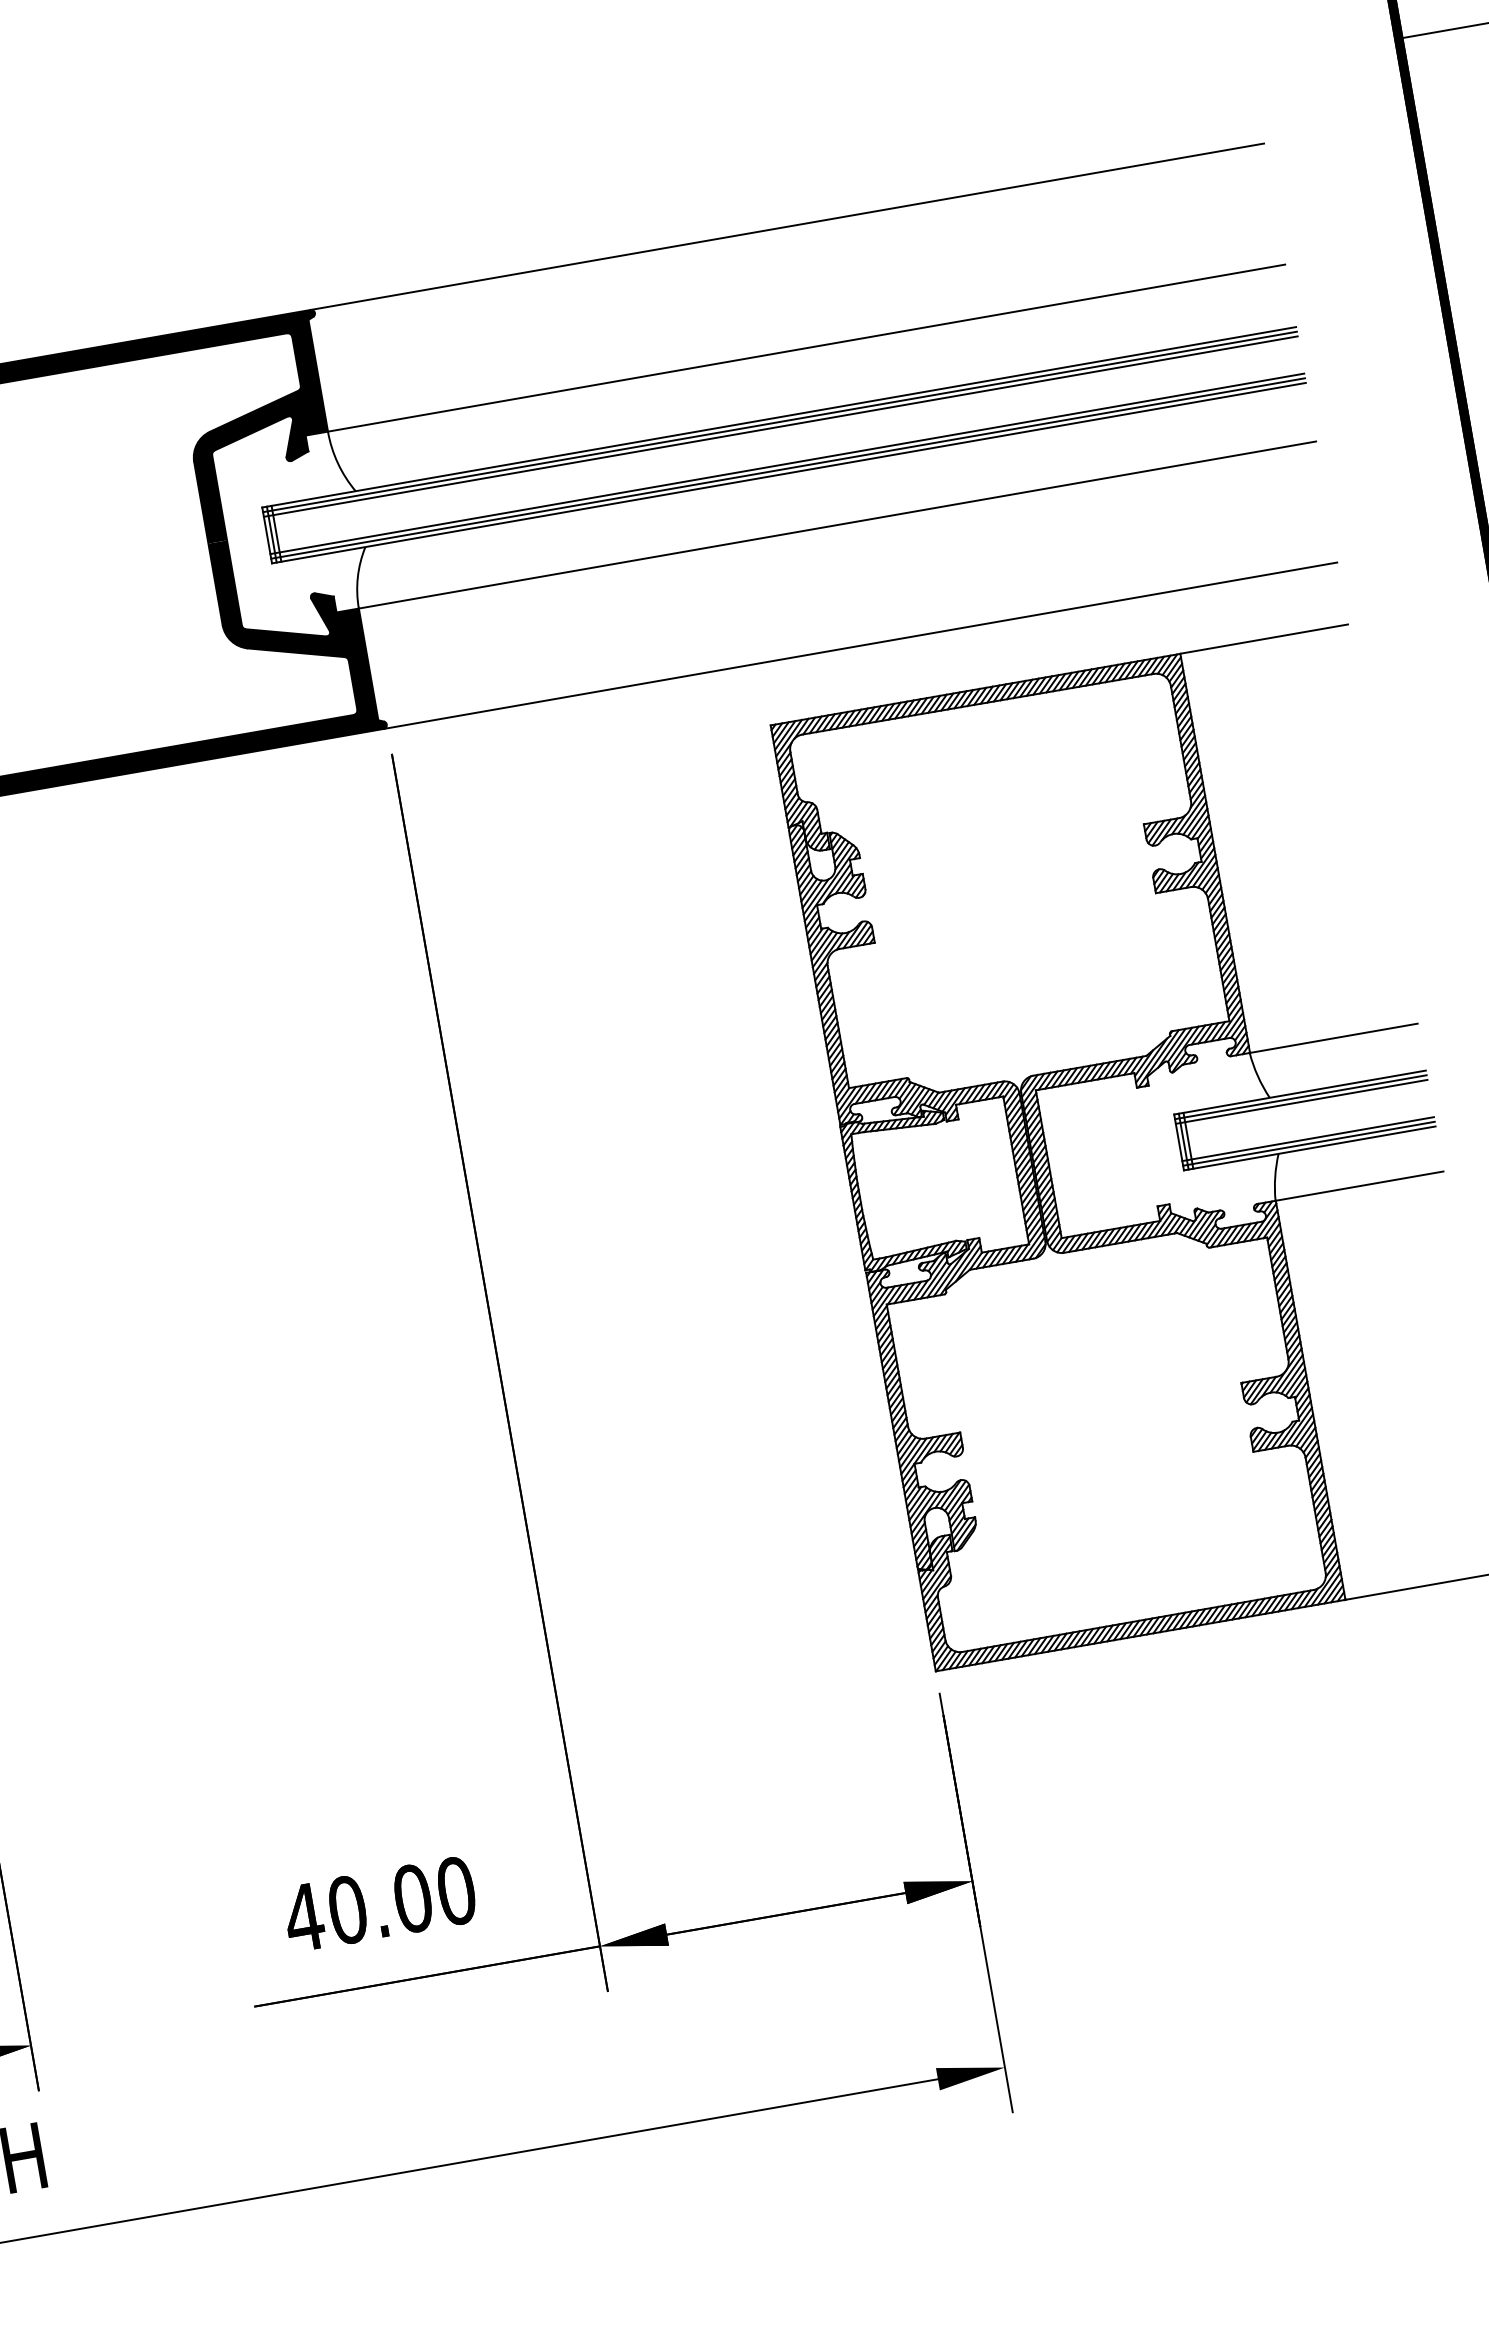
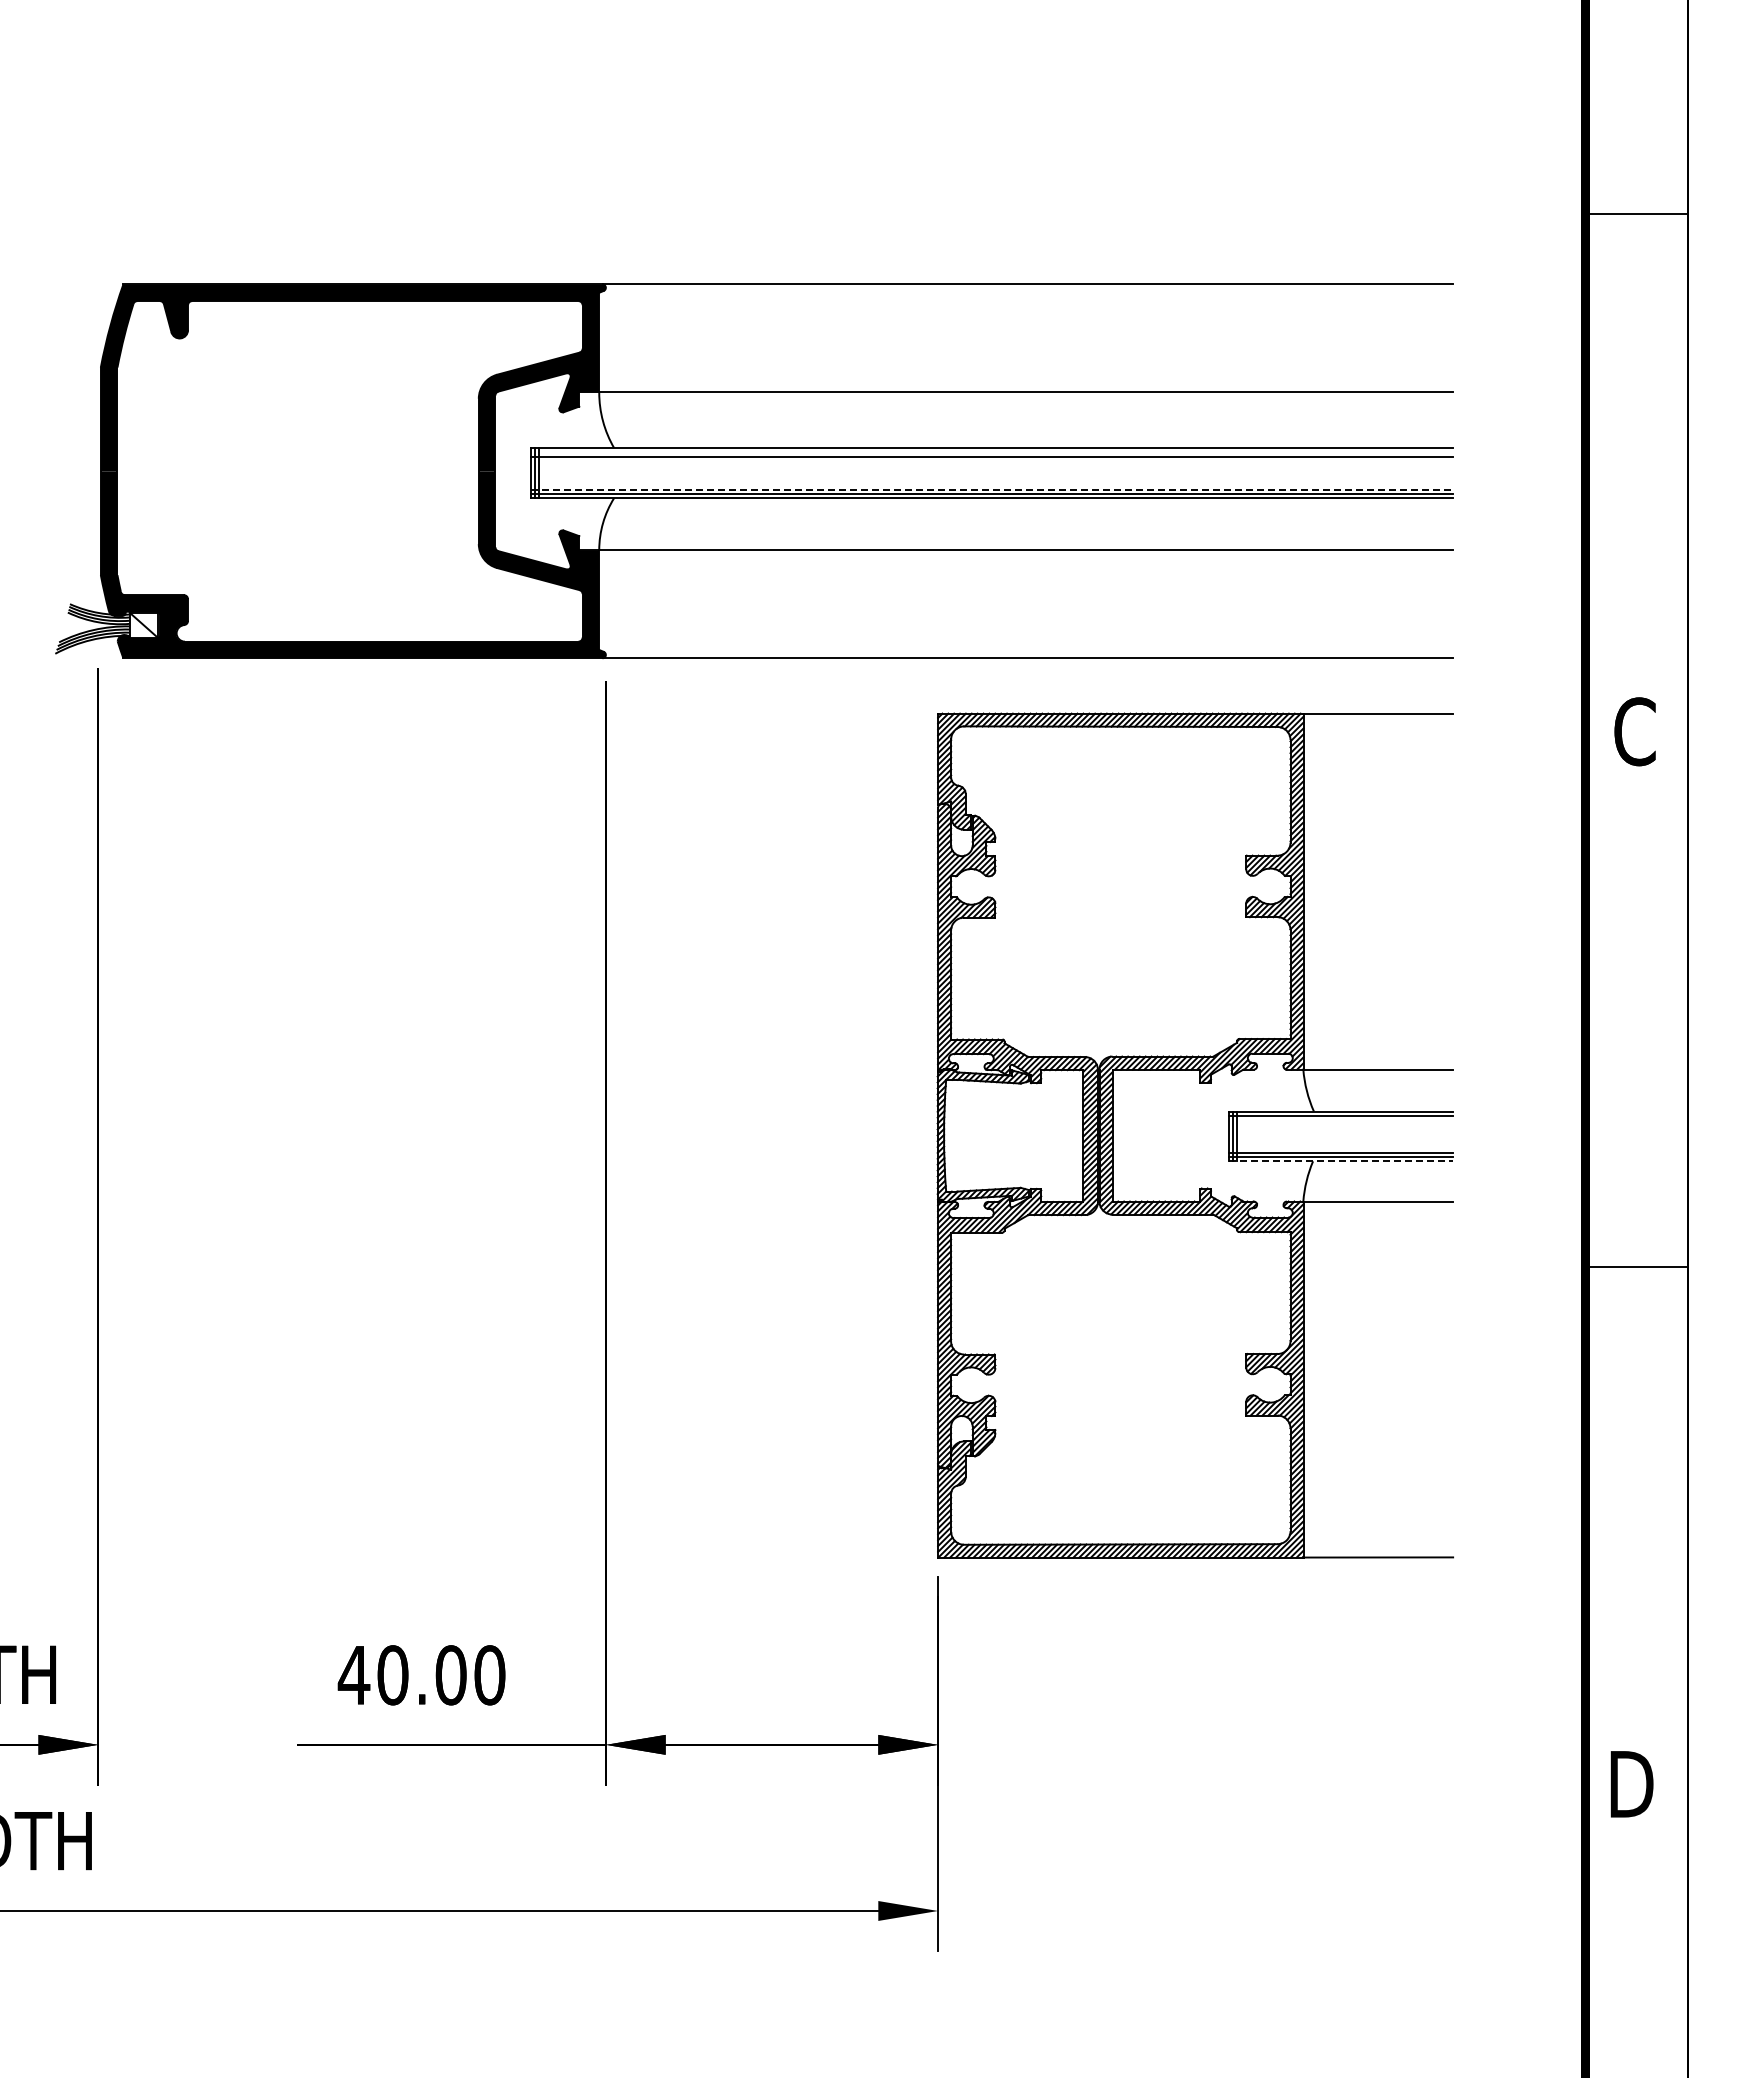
line: (779, 422) -> (991, 452), removed
line: (787, 463) -> (992, 489), solid -> dashed
line: (1301, 1101) -> (1340, 1119), removed
line: (1310, 1148) -> (1341, 1161), solid -> dashed

